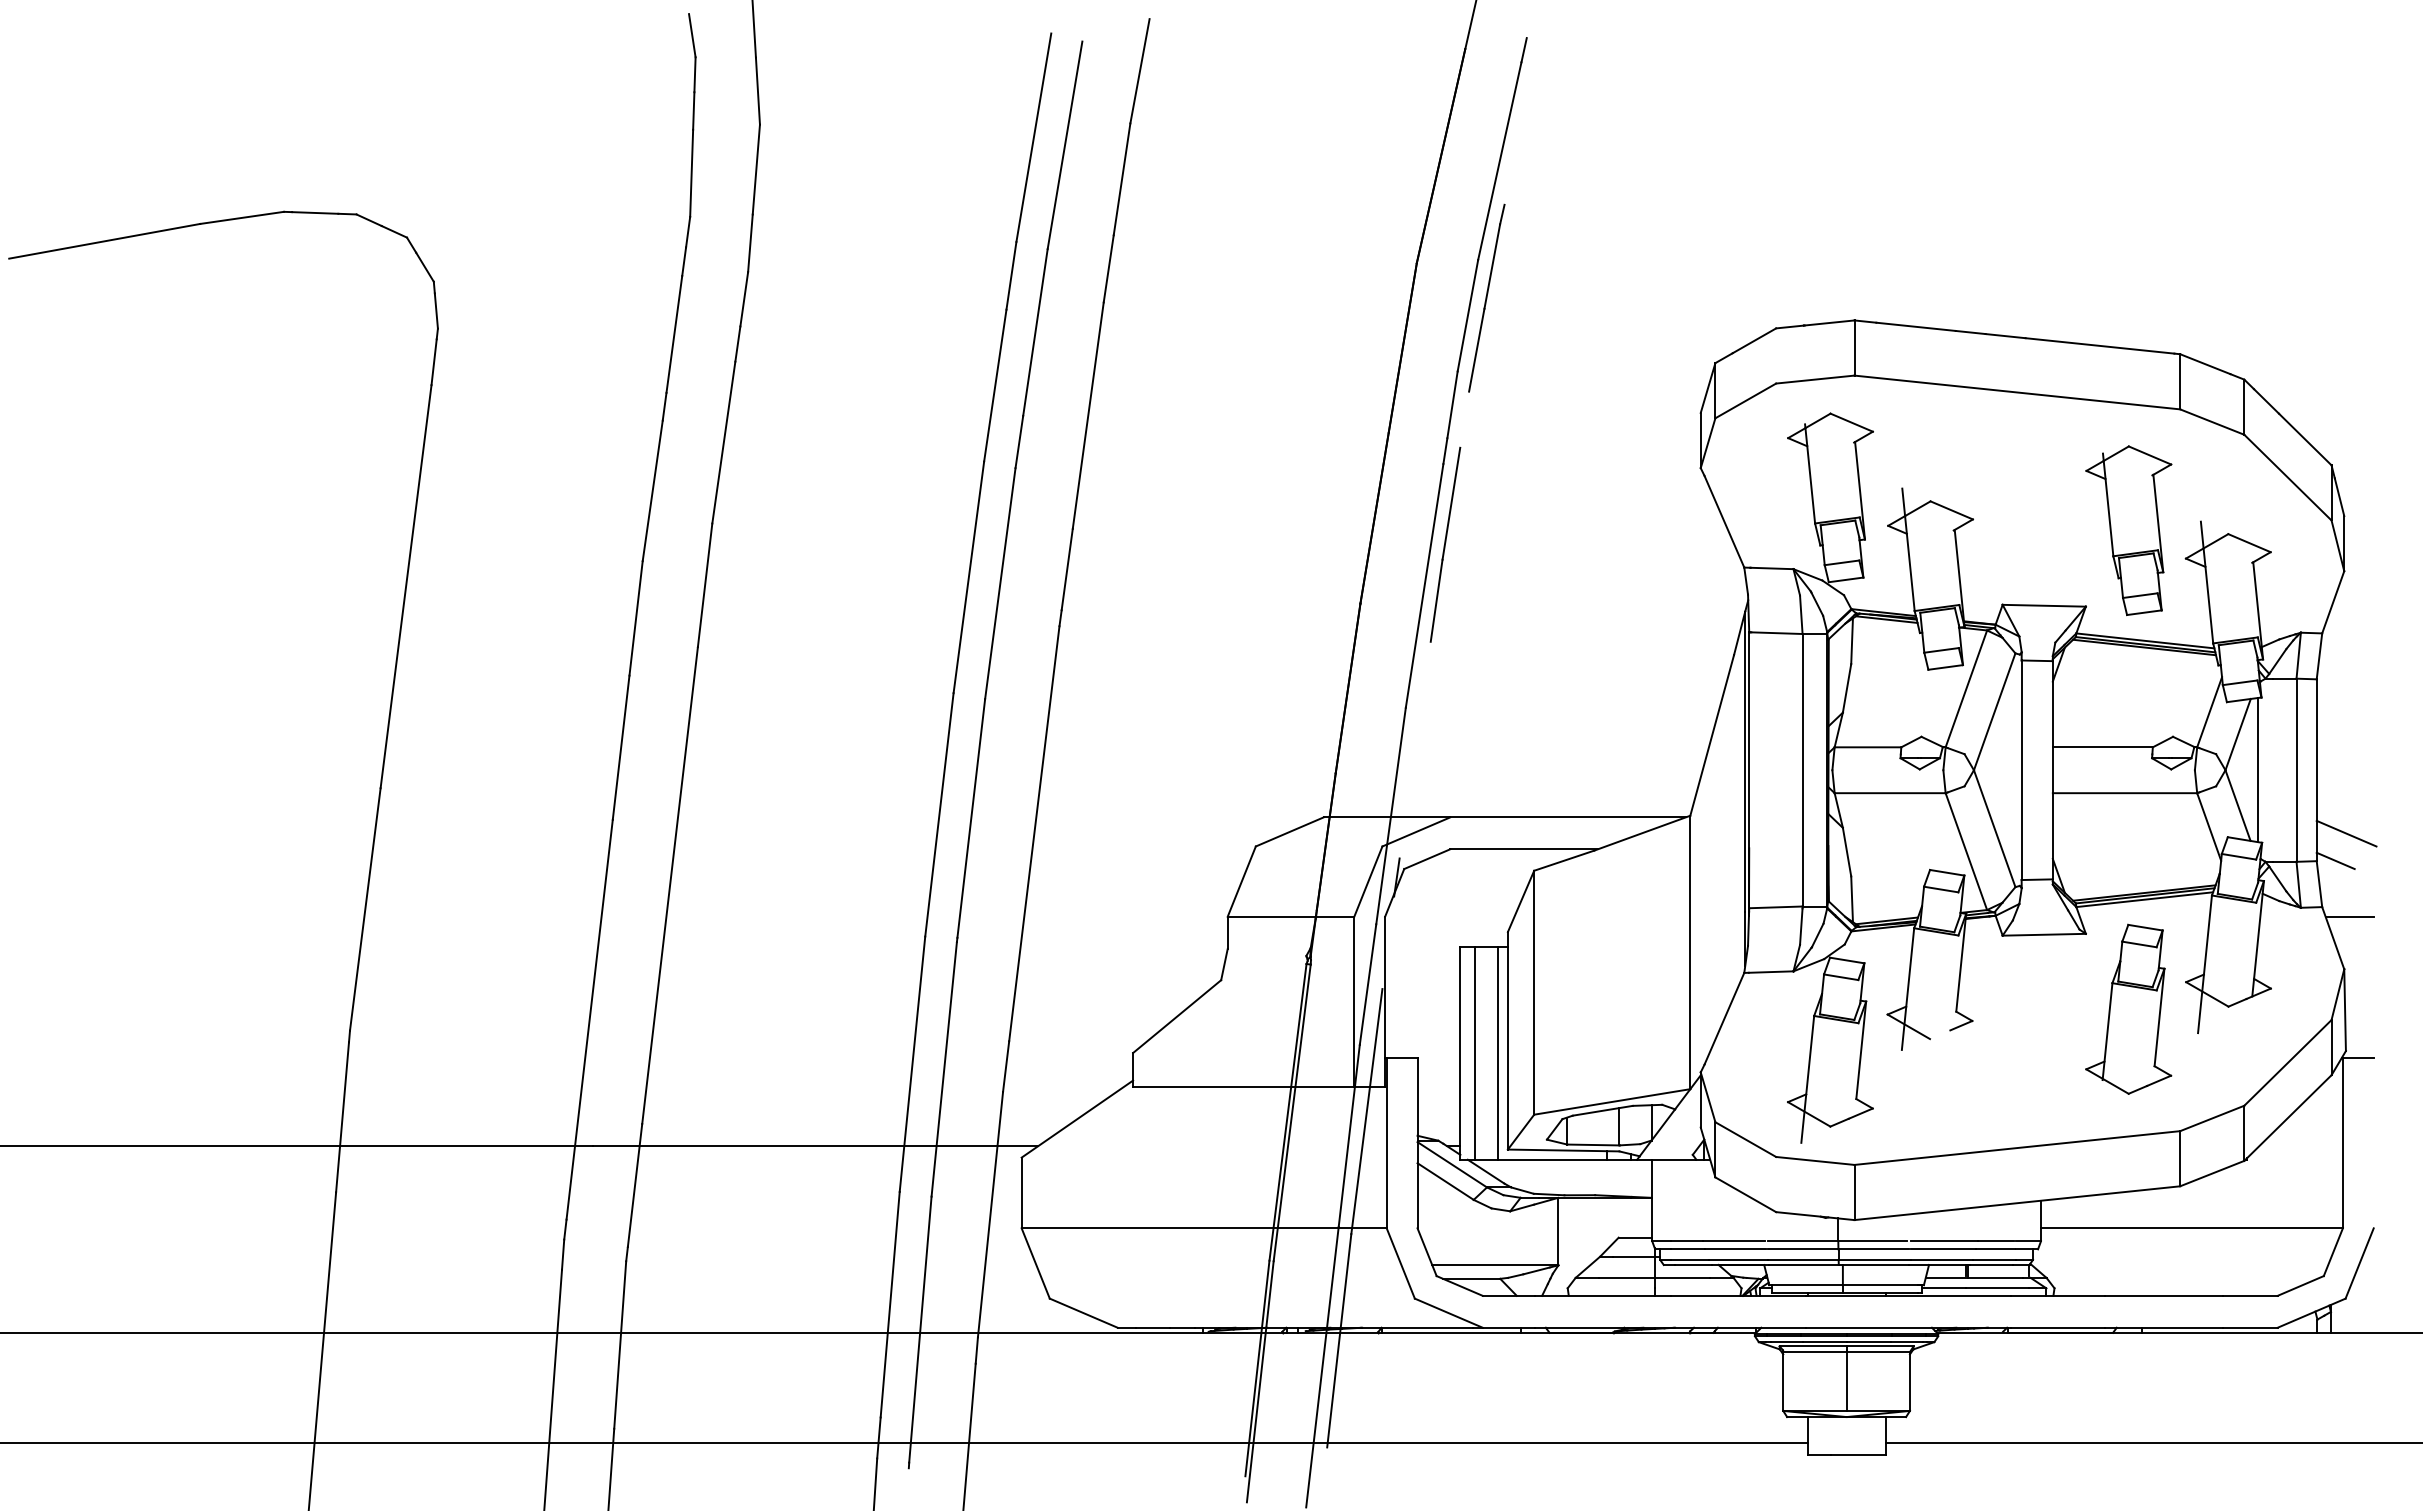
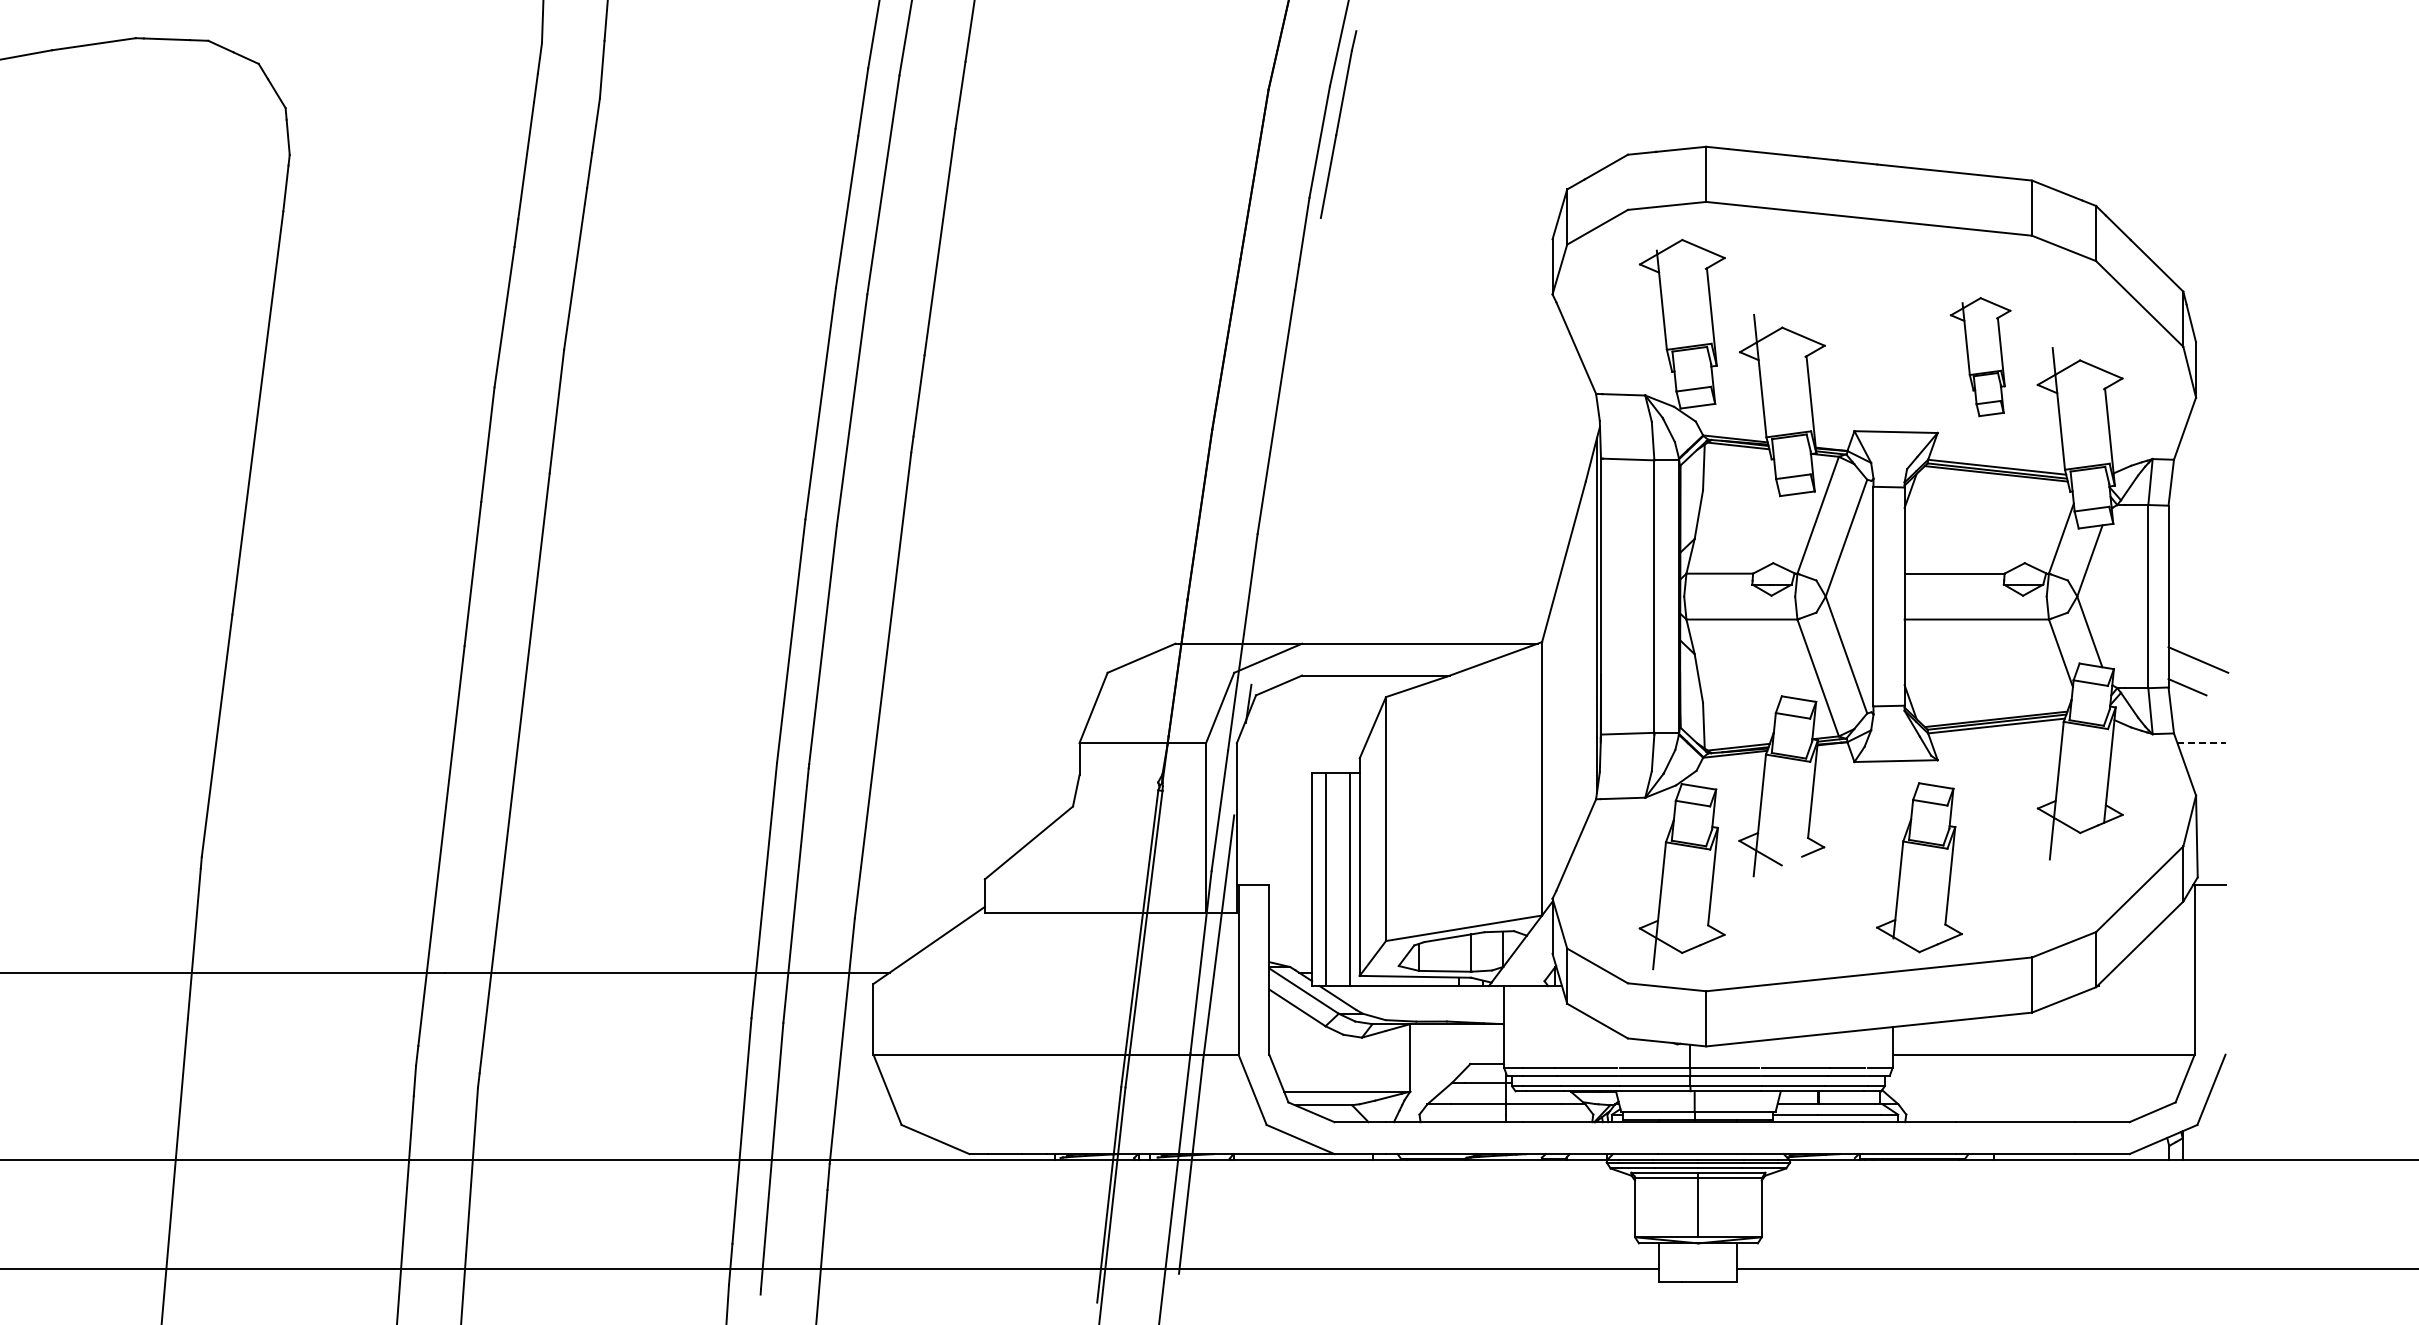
part: (2128, 530) -> (1980, 356), size x0.7
line: (1445, 544) -> (1297, 370), removed
line: (2258, 769) -> (2110, 595), removed
line: (2350, 916) -> (2202, 742), solid -> dashed
part: (2128, 1008) -> (1919, 866), moved

